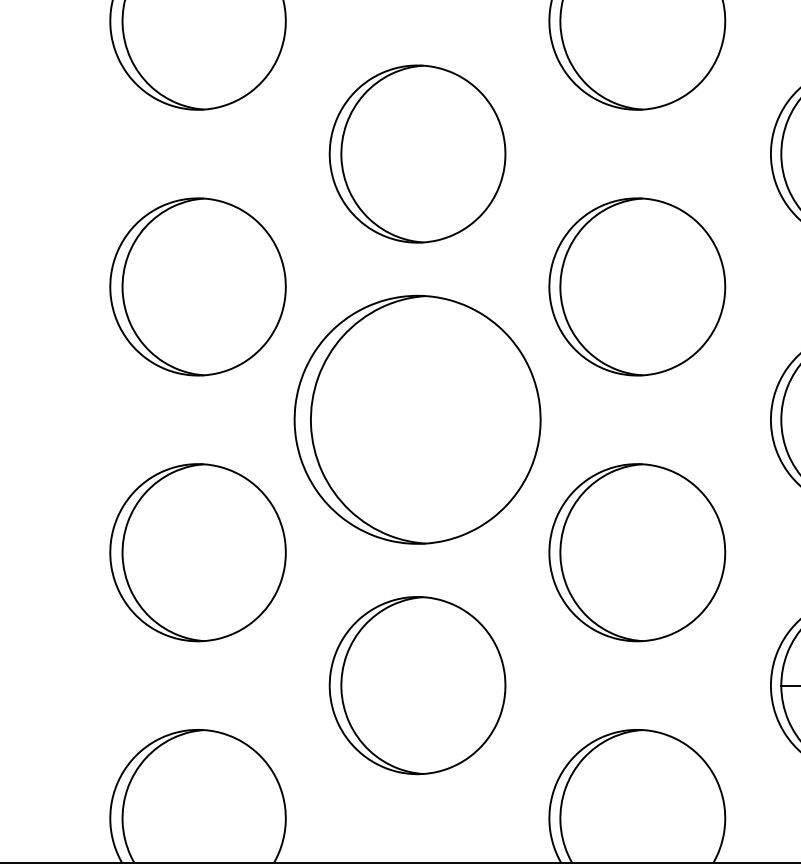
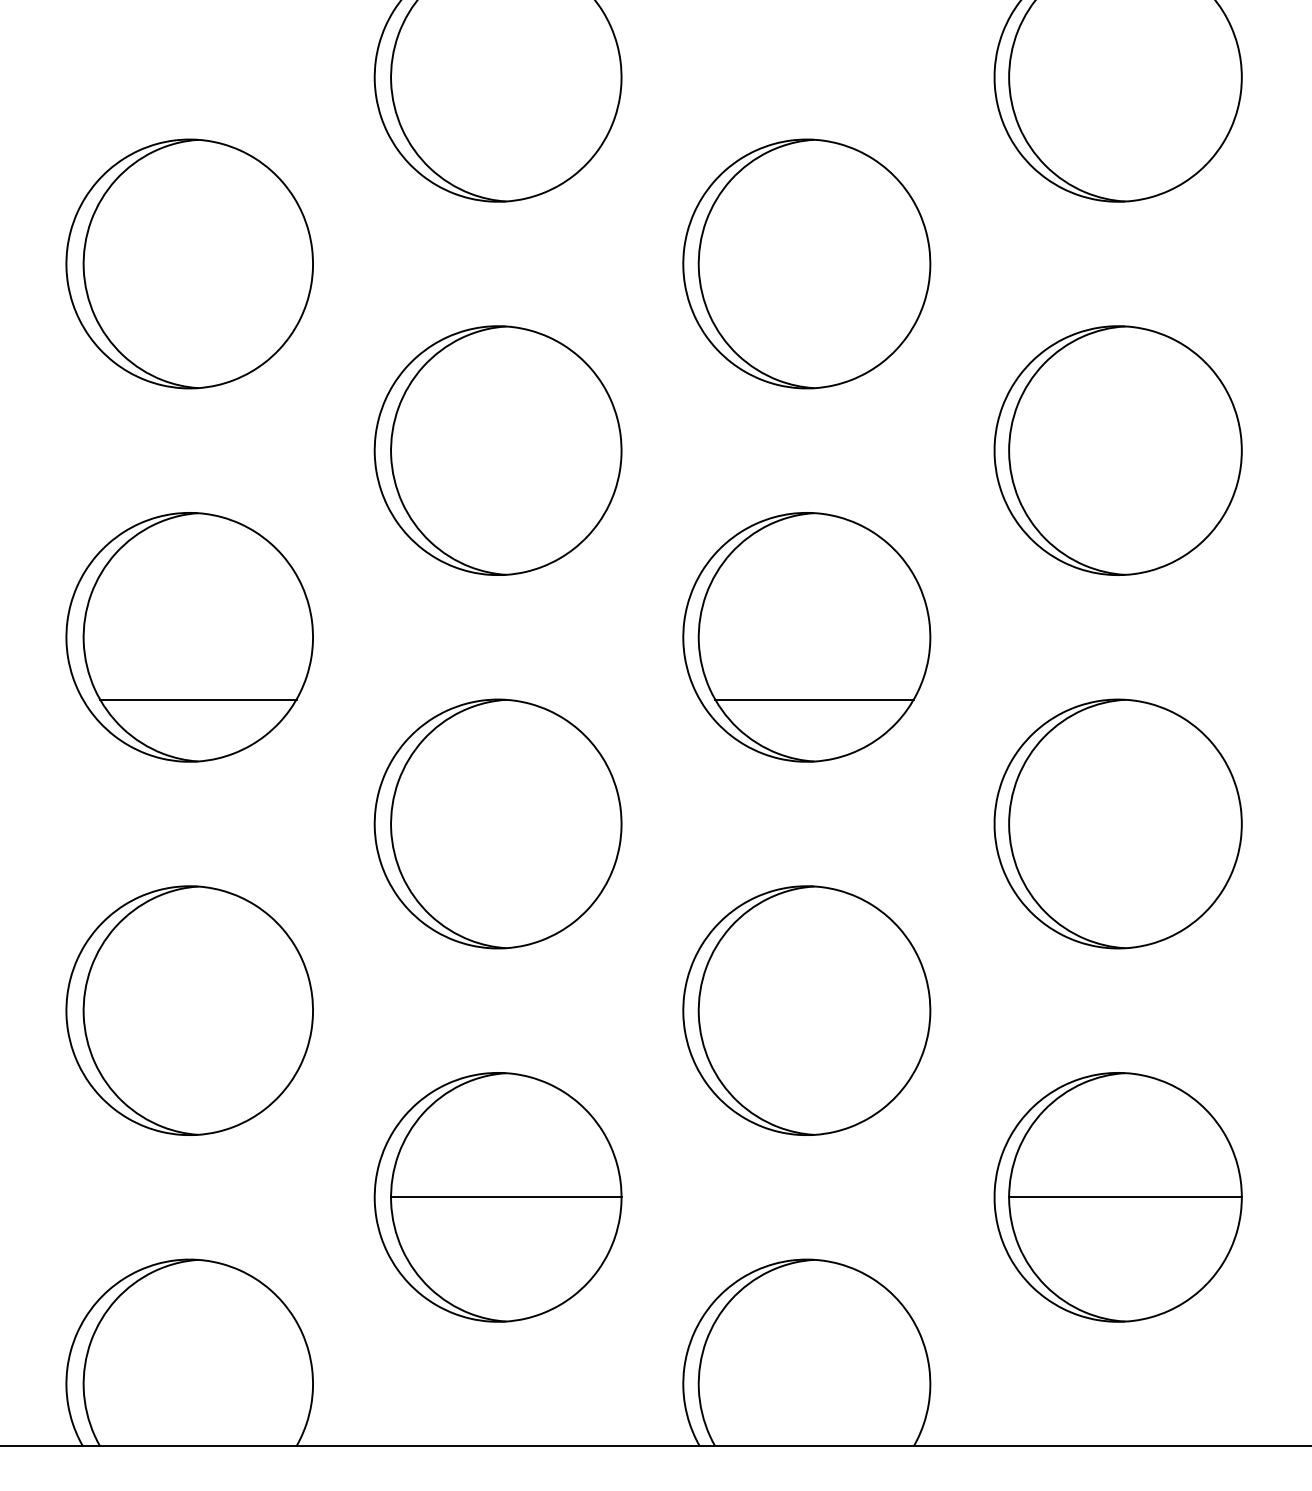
line: (204, 331) -> (198, 699), added
line: (642, 331) -> (814, 699), added
part: (417, 419) -> (497, 823), size x0.71
line: (423, 685) -> (506, 1197), added

